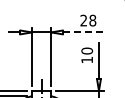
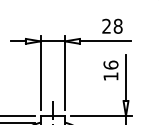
line: (82, 32) -> (104, 41), dashed -> solid
text: (86, 50) -> (110, 64), 10 -> 16

